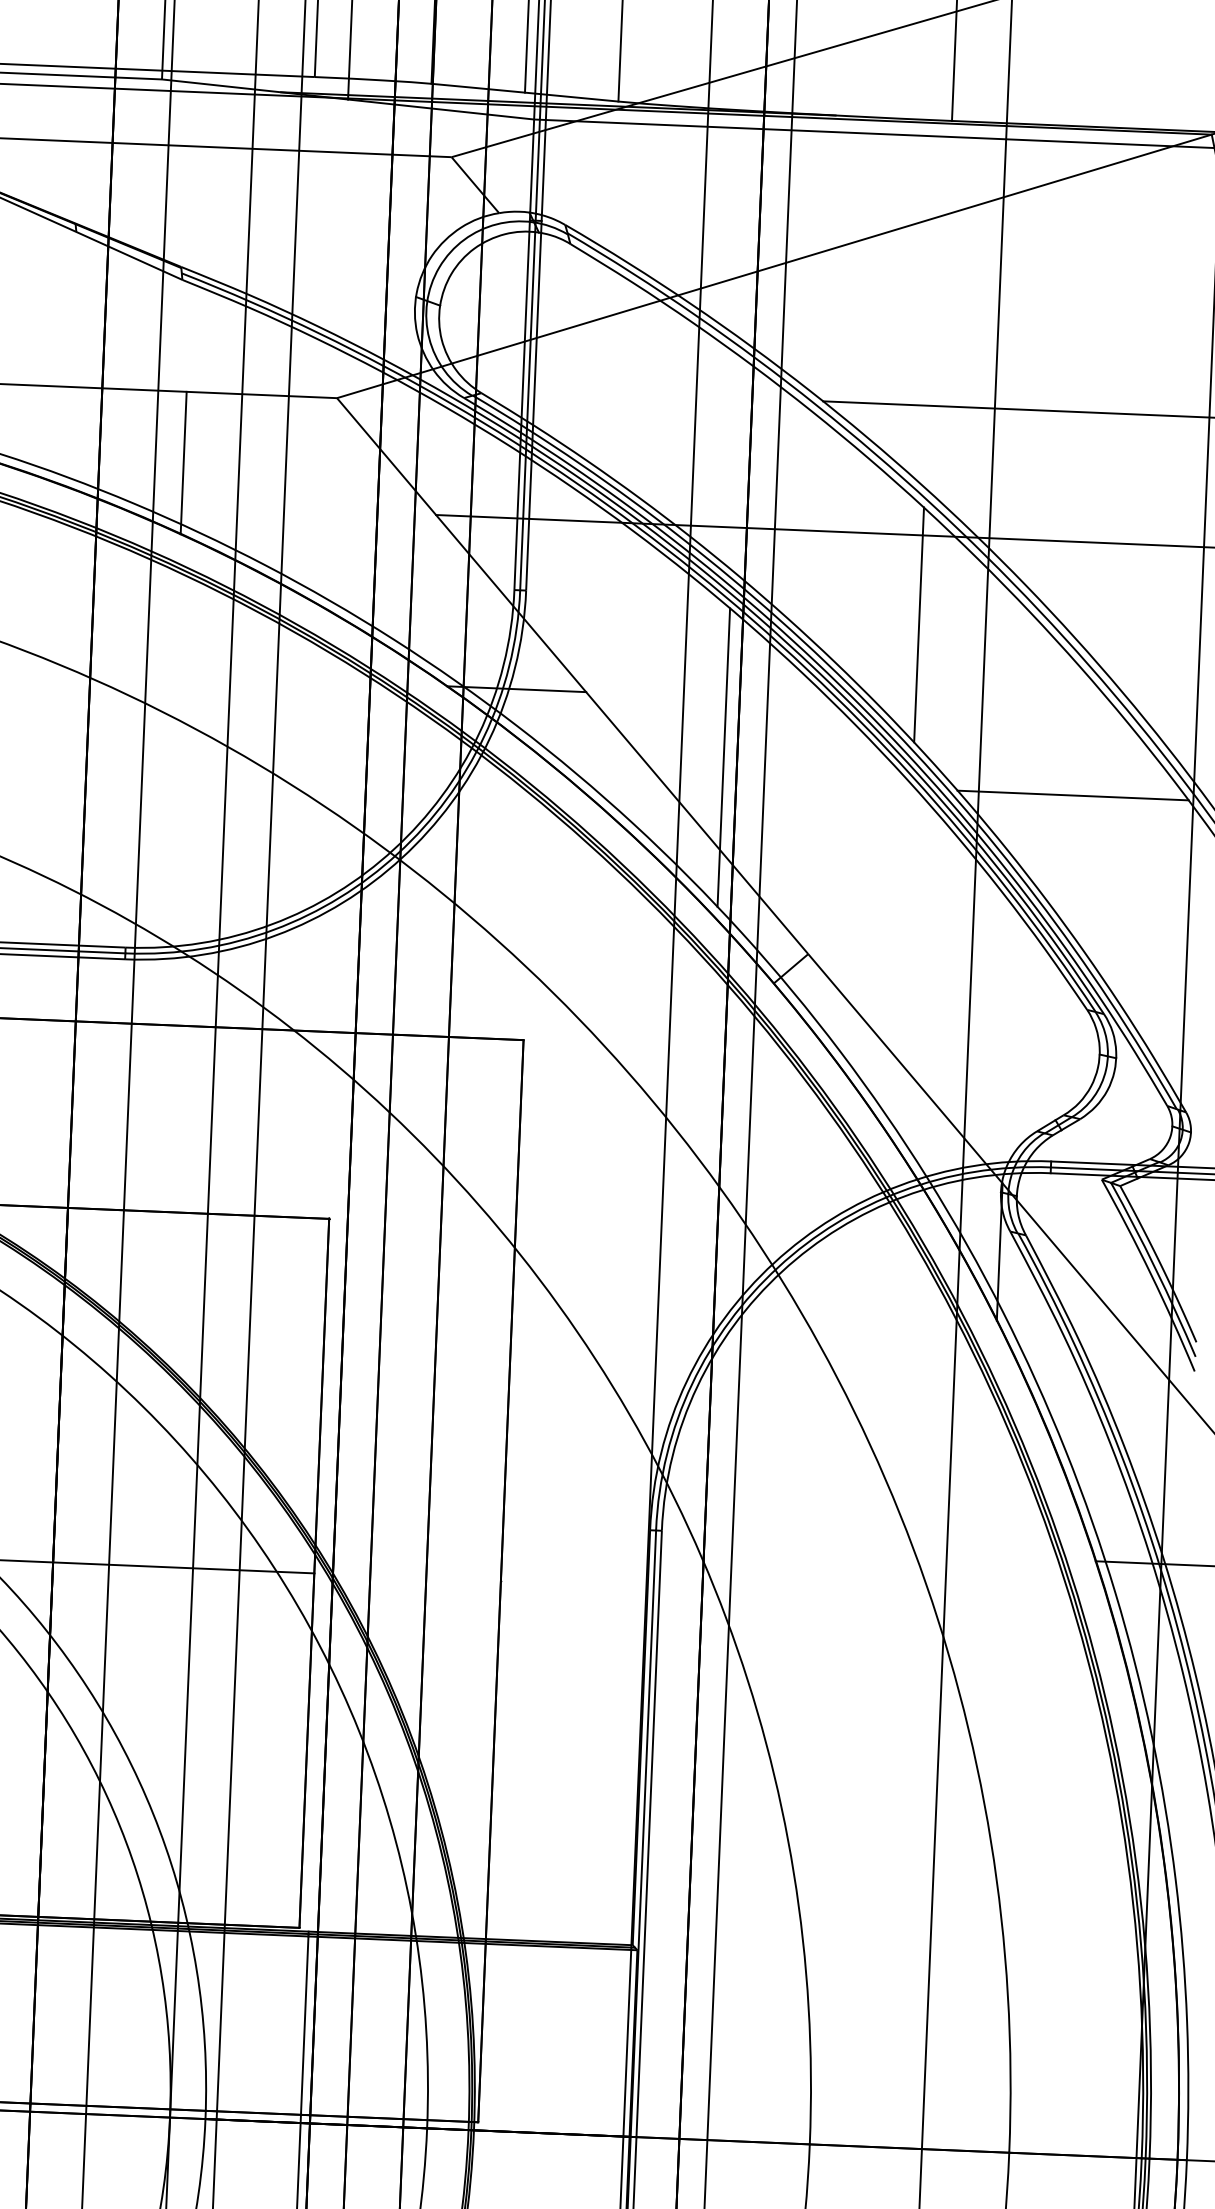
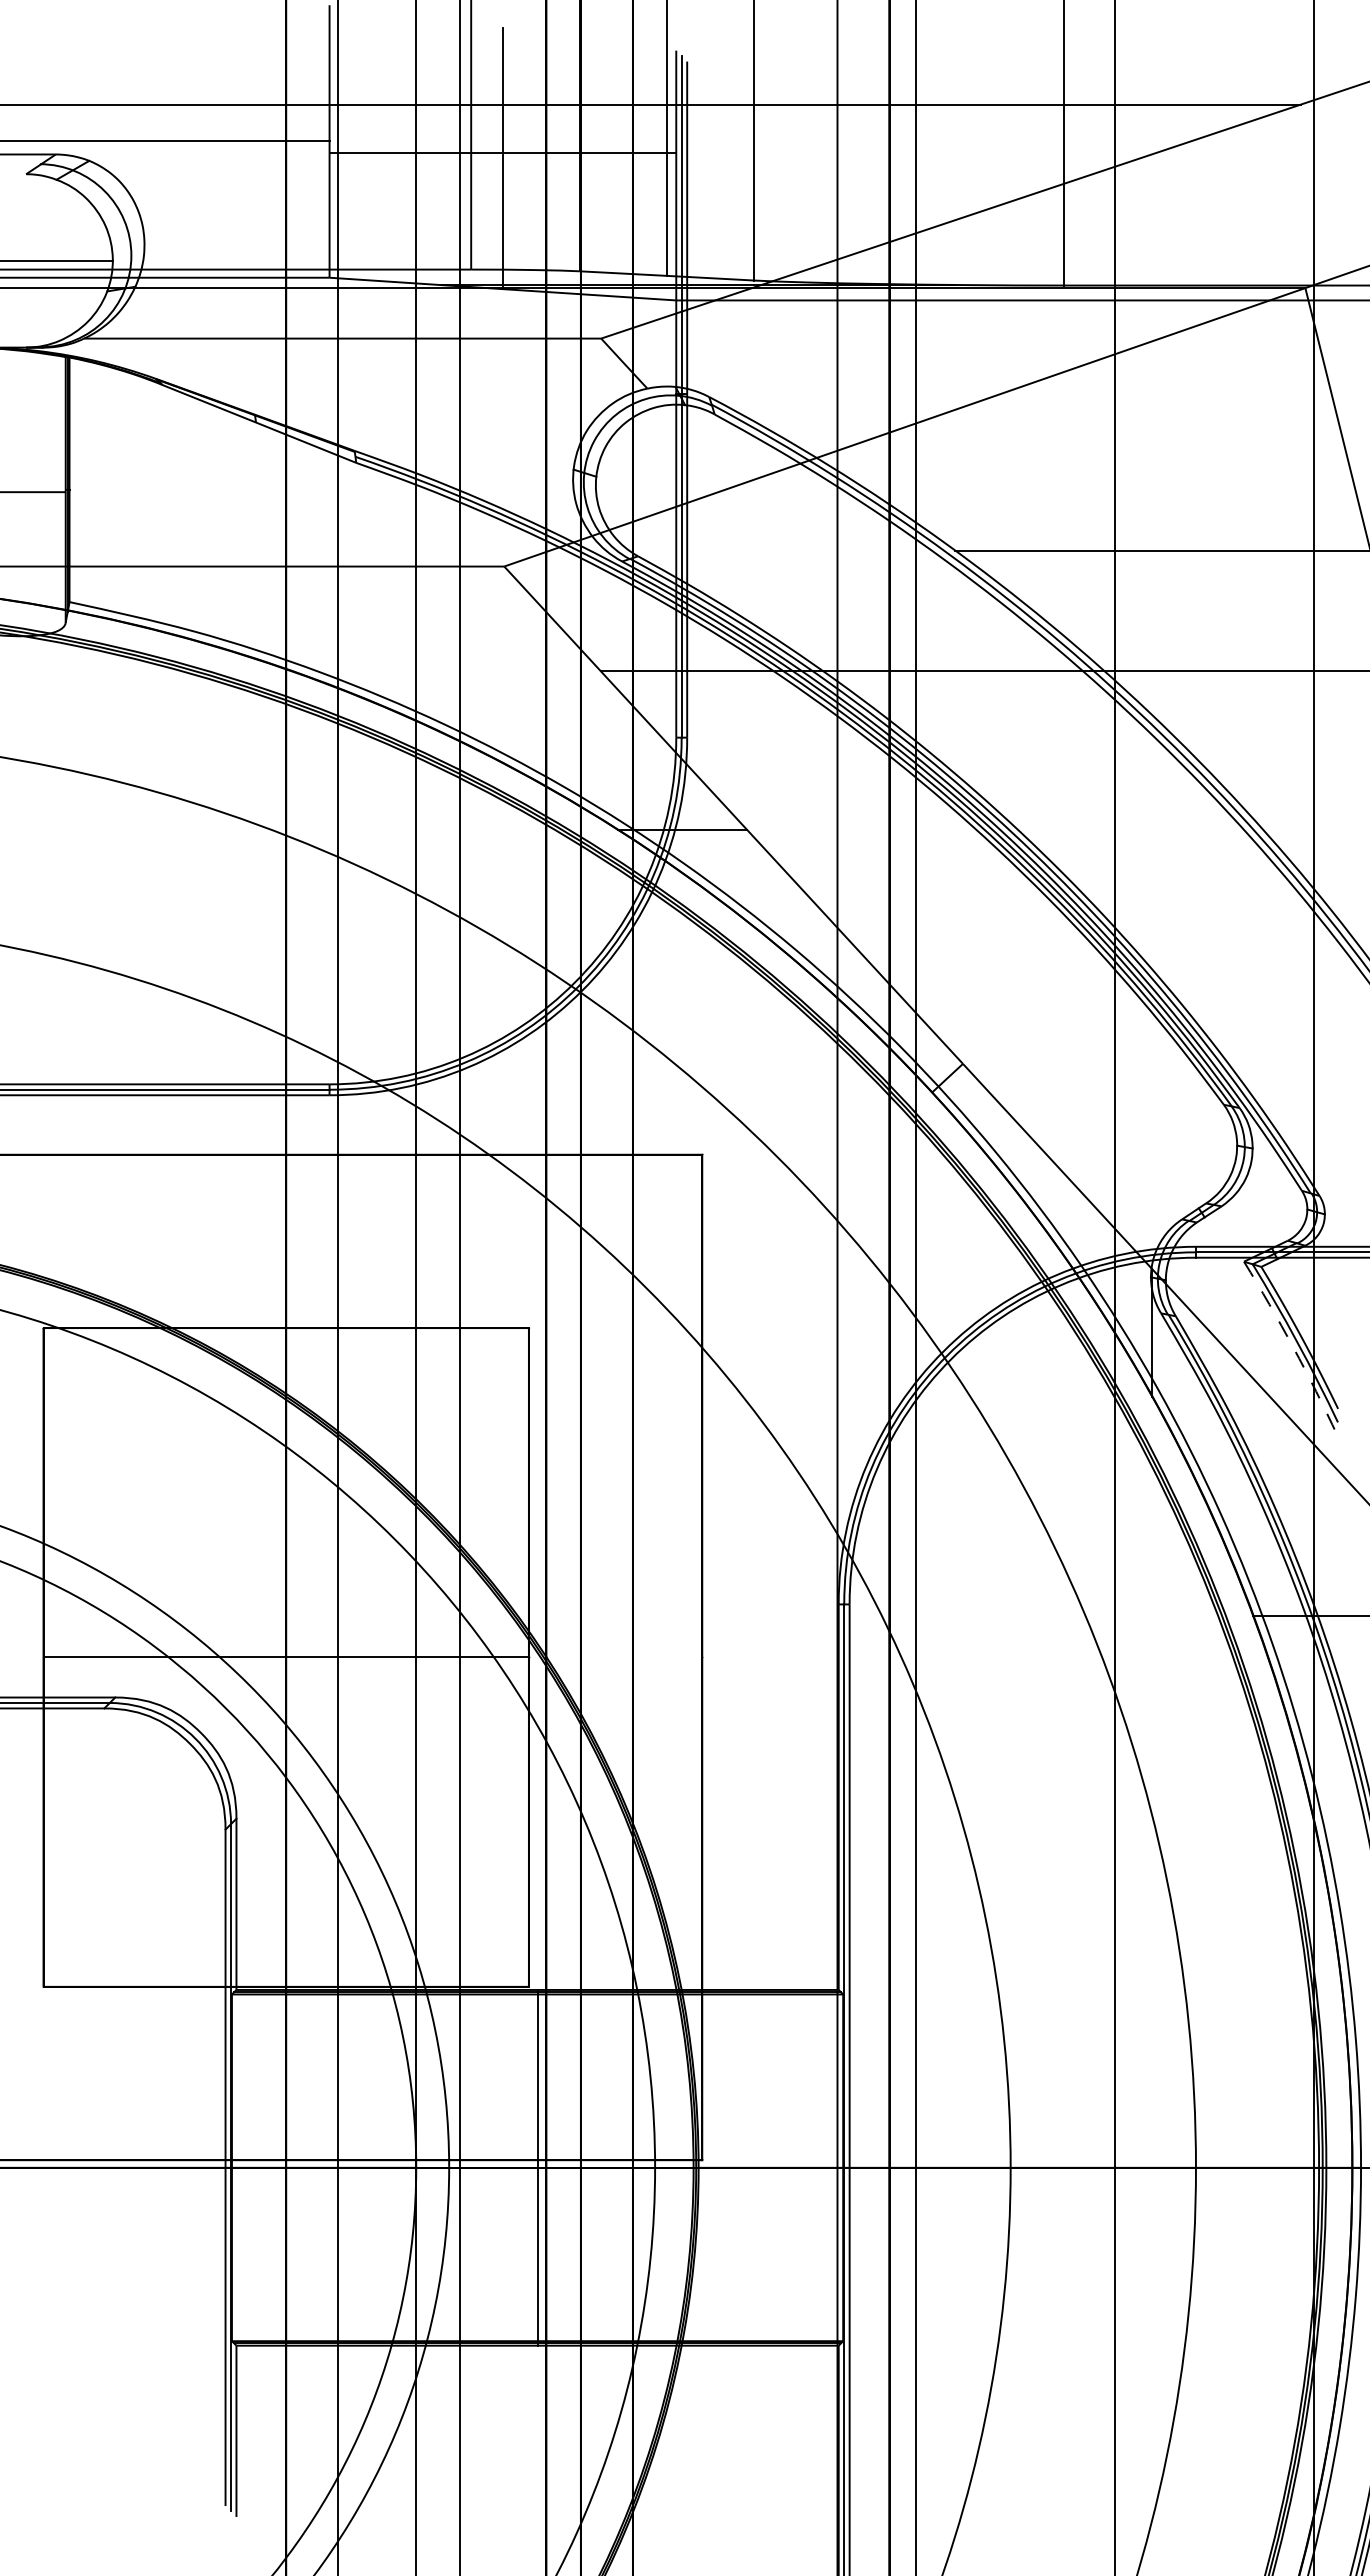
line: (183, 462) -> (364, 632), removed
line: (918, 625) -> (1052, 754), removed
line: (724, 757) -> (877, 884), removed
line: (1073, 795) -> (1202, 906), removed
arc: (1151, 1274) -> (1293, 1347), solid -> dashed

